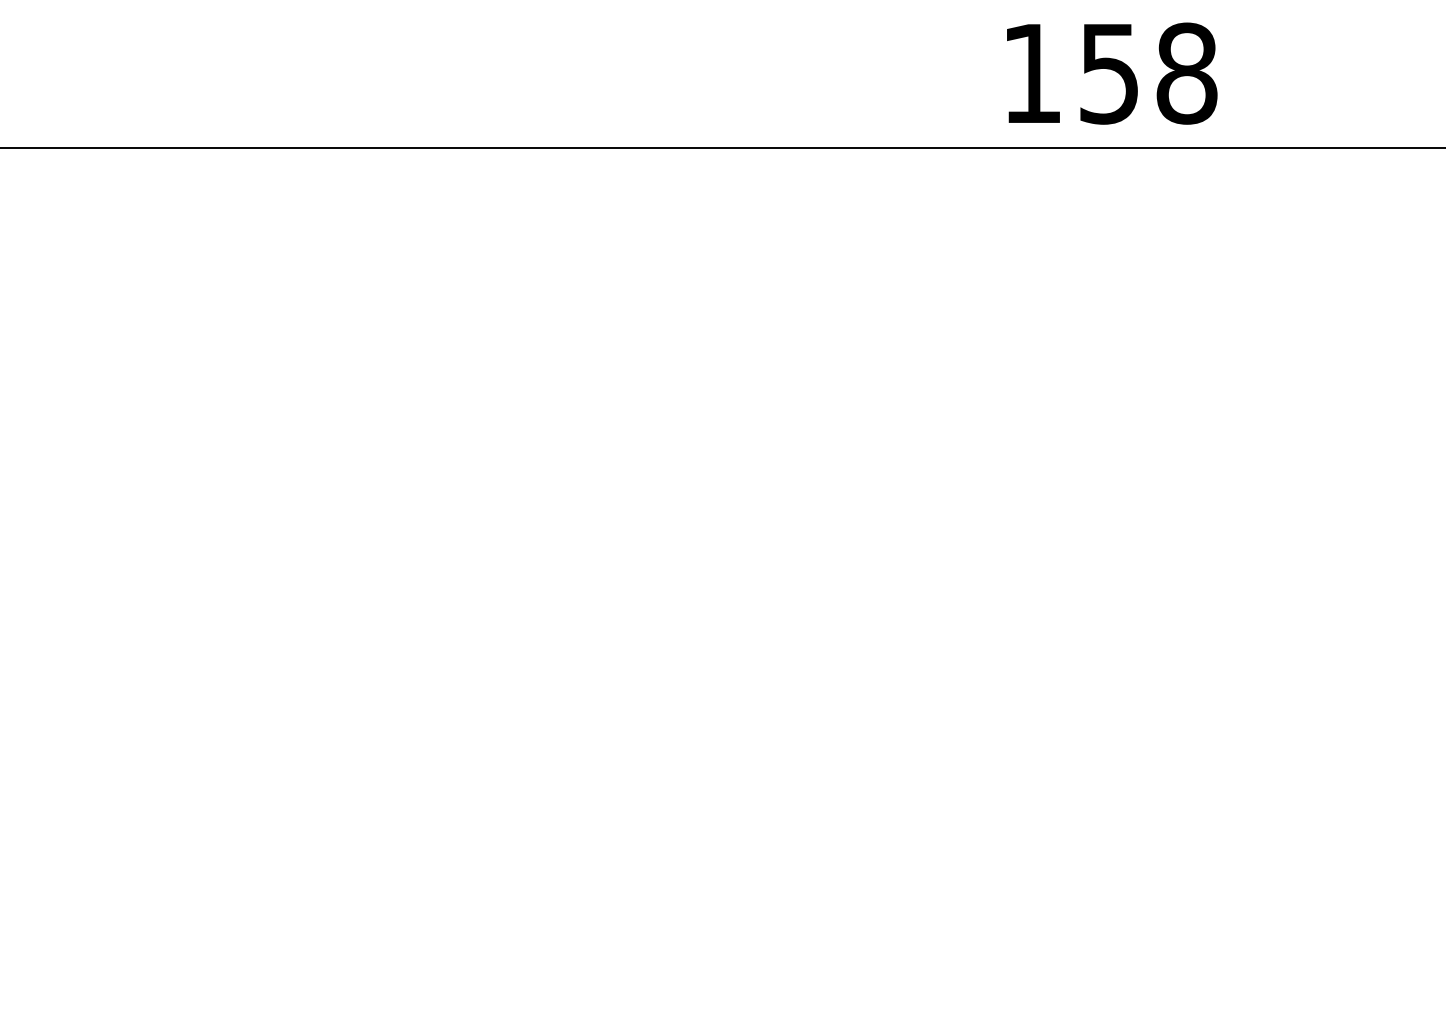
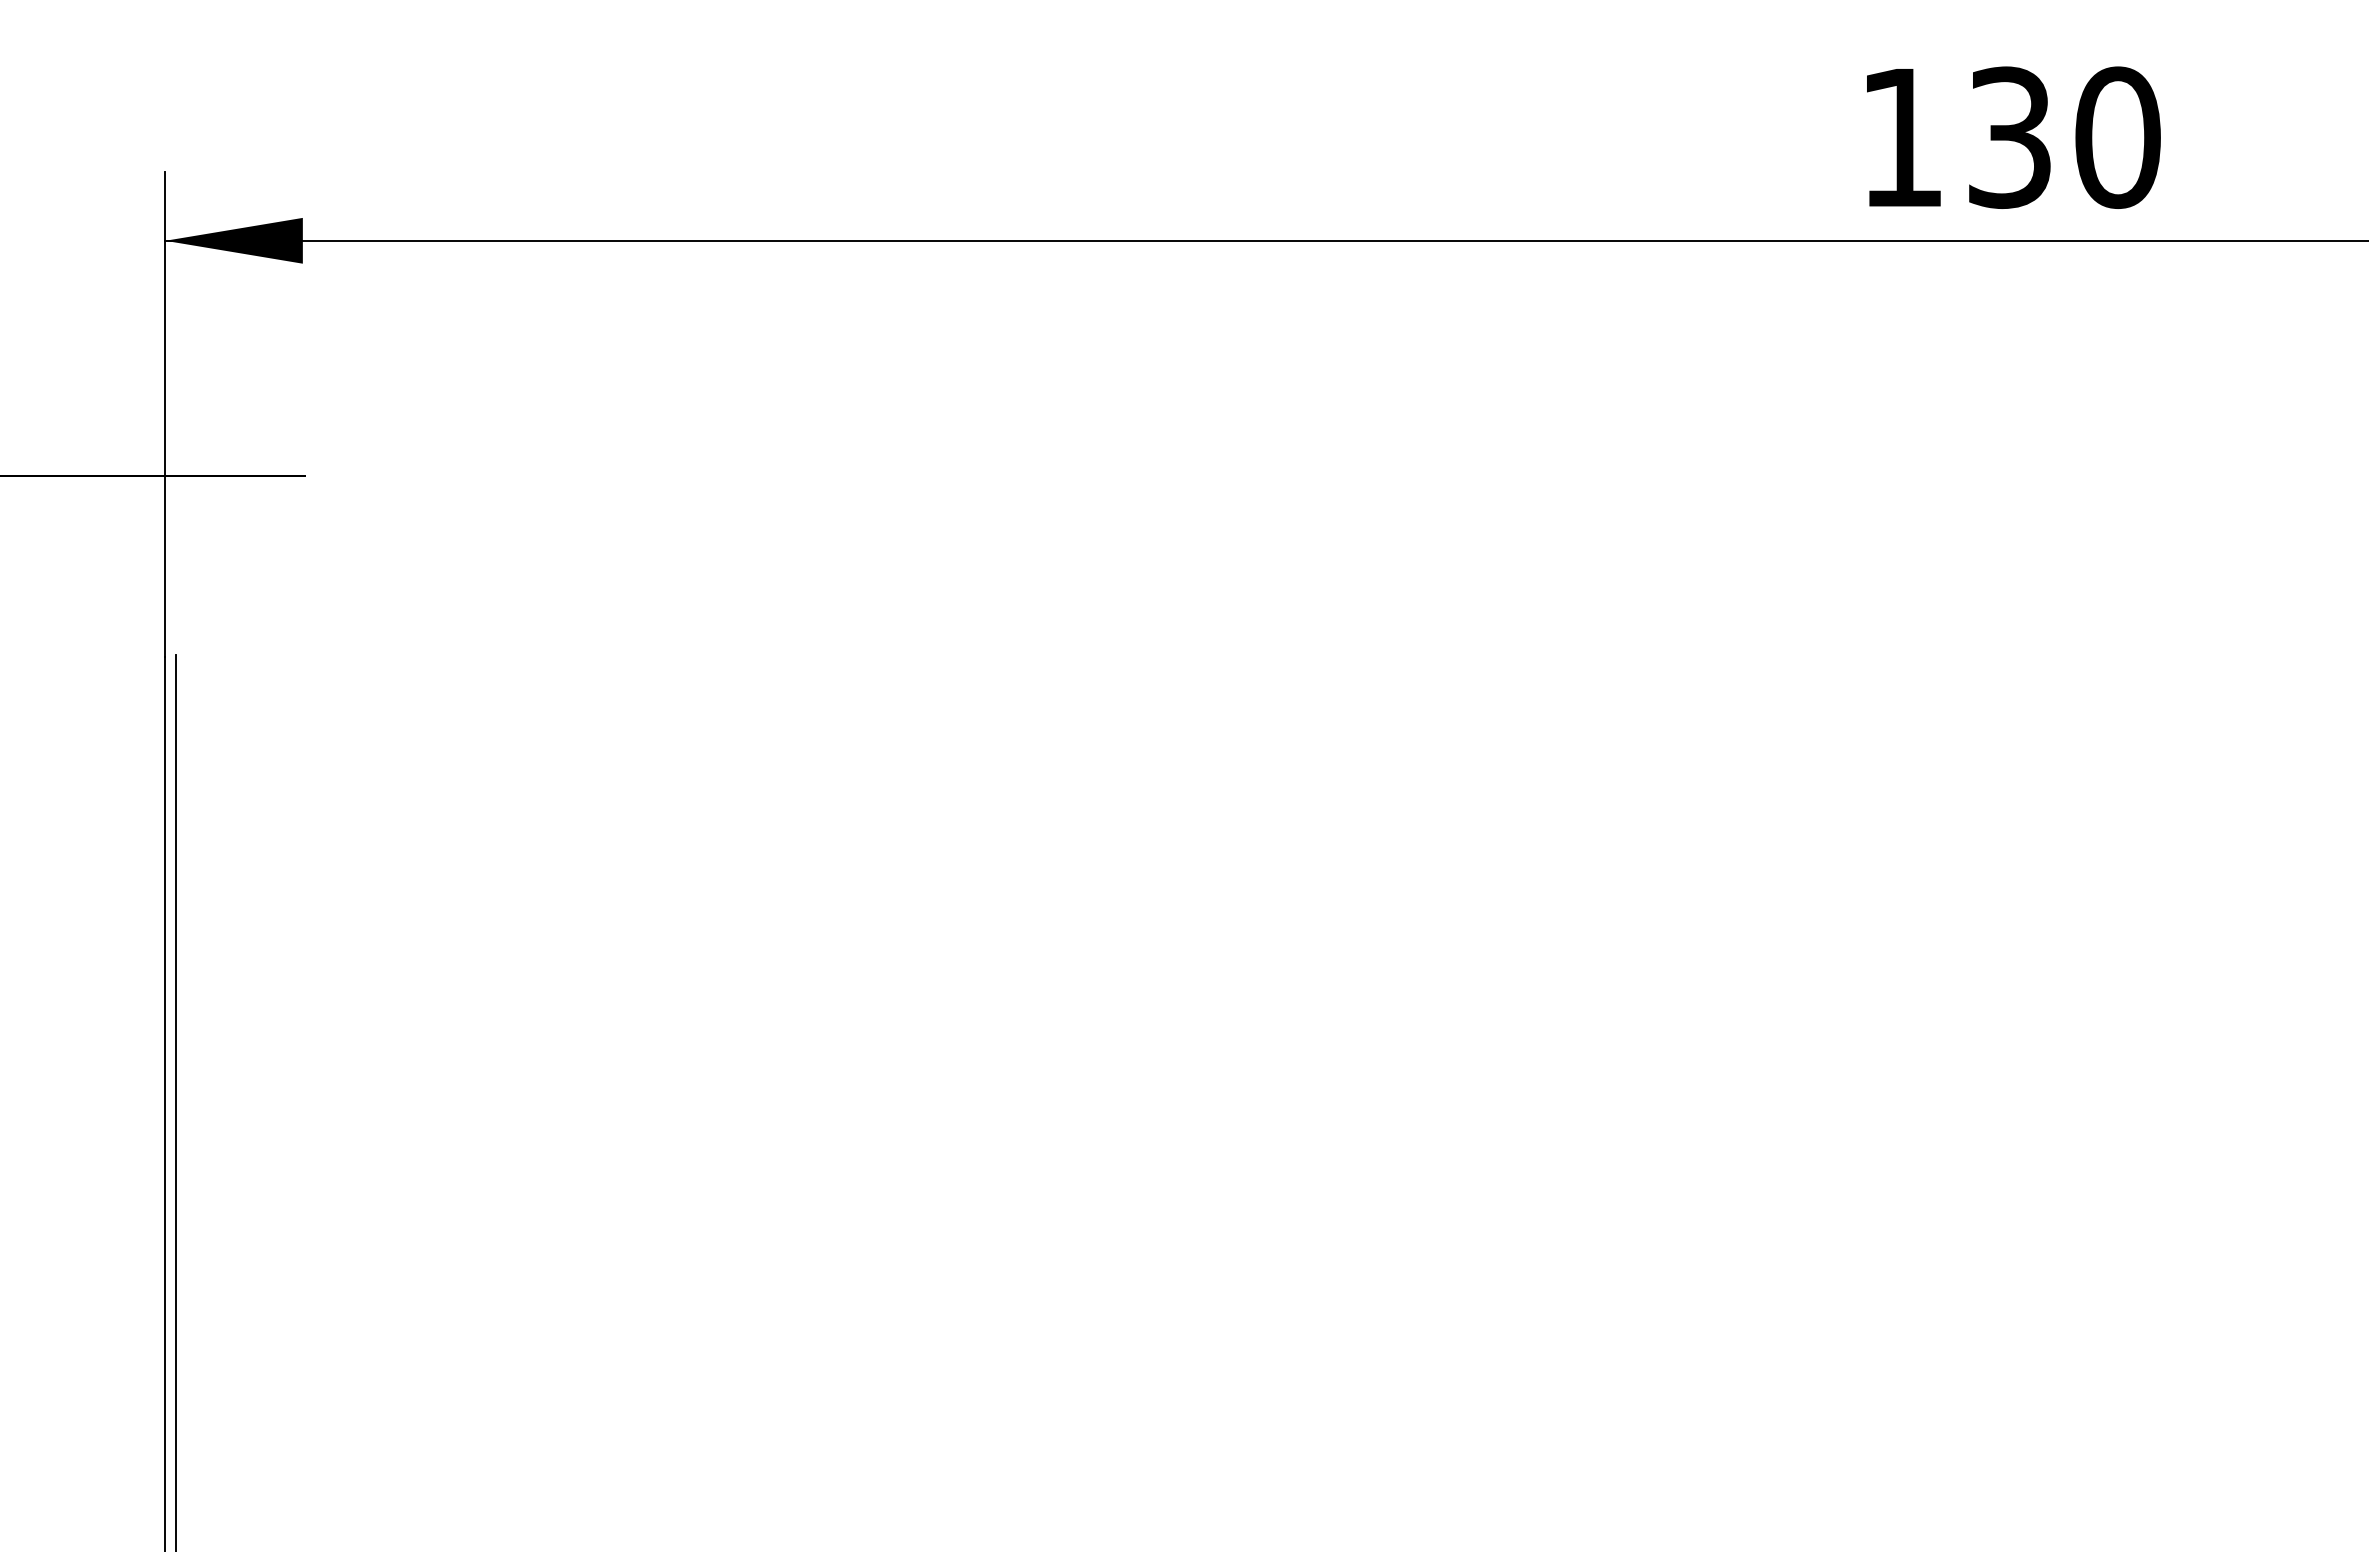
text: (1148, 73) -> (2064, 137), 158 -> 130

